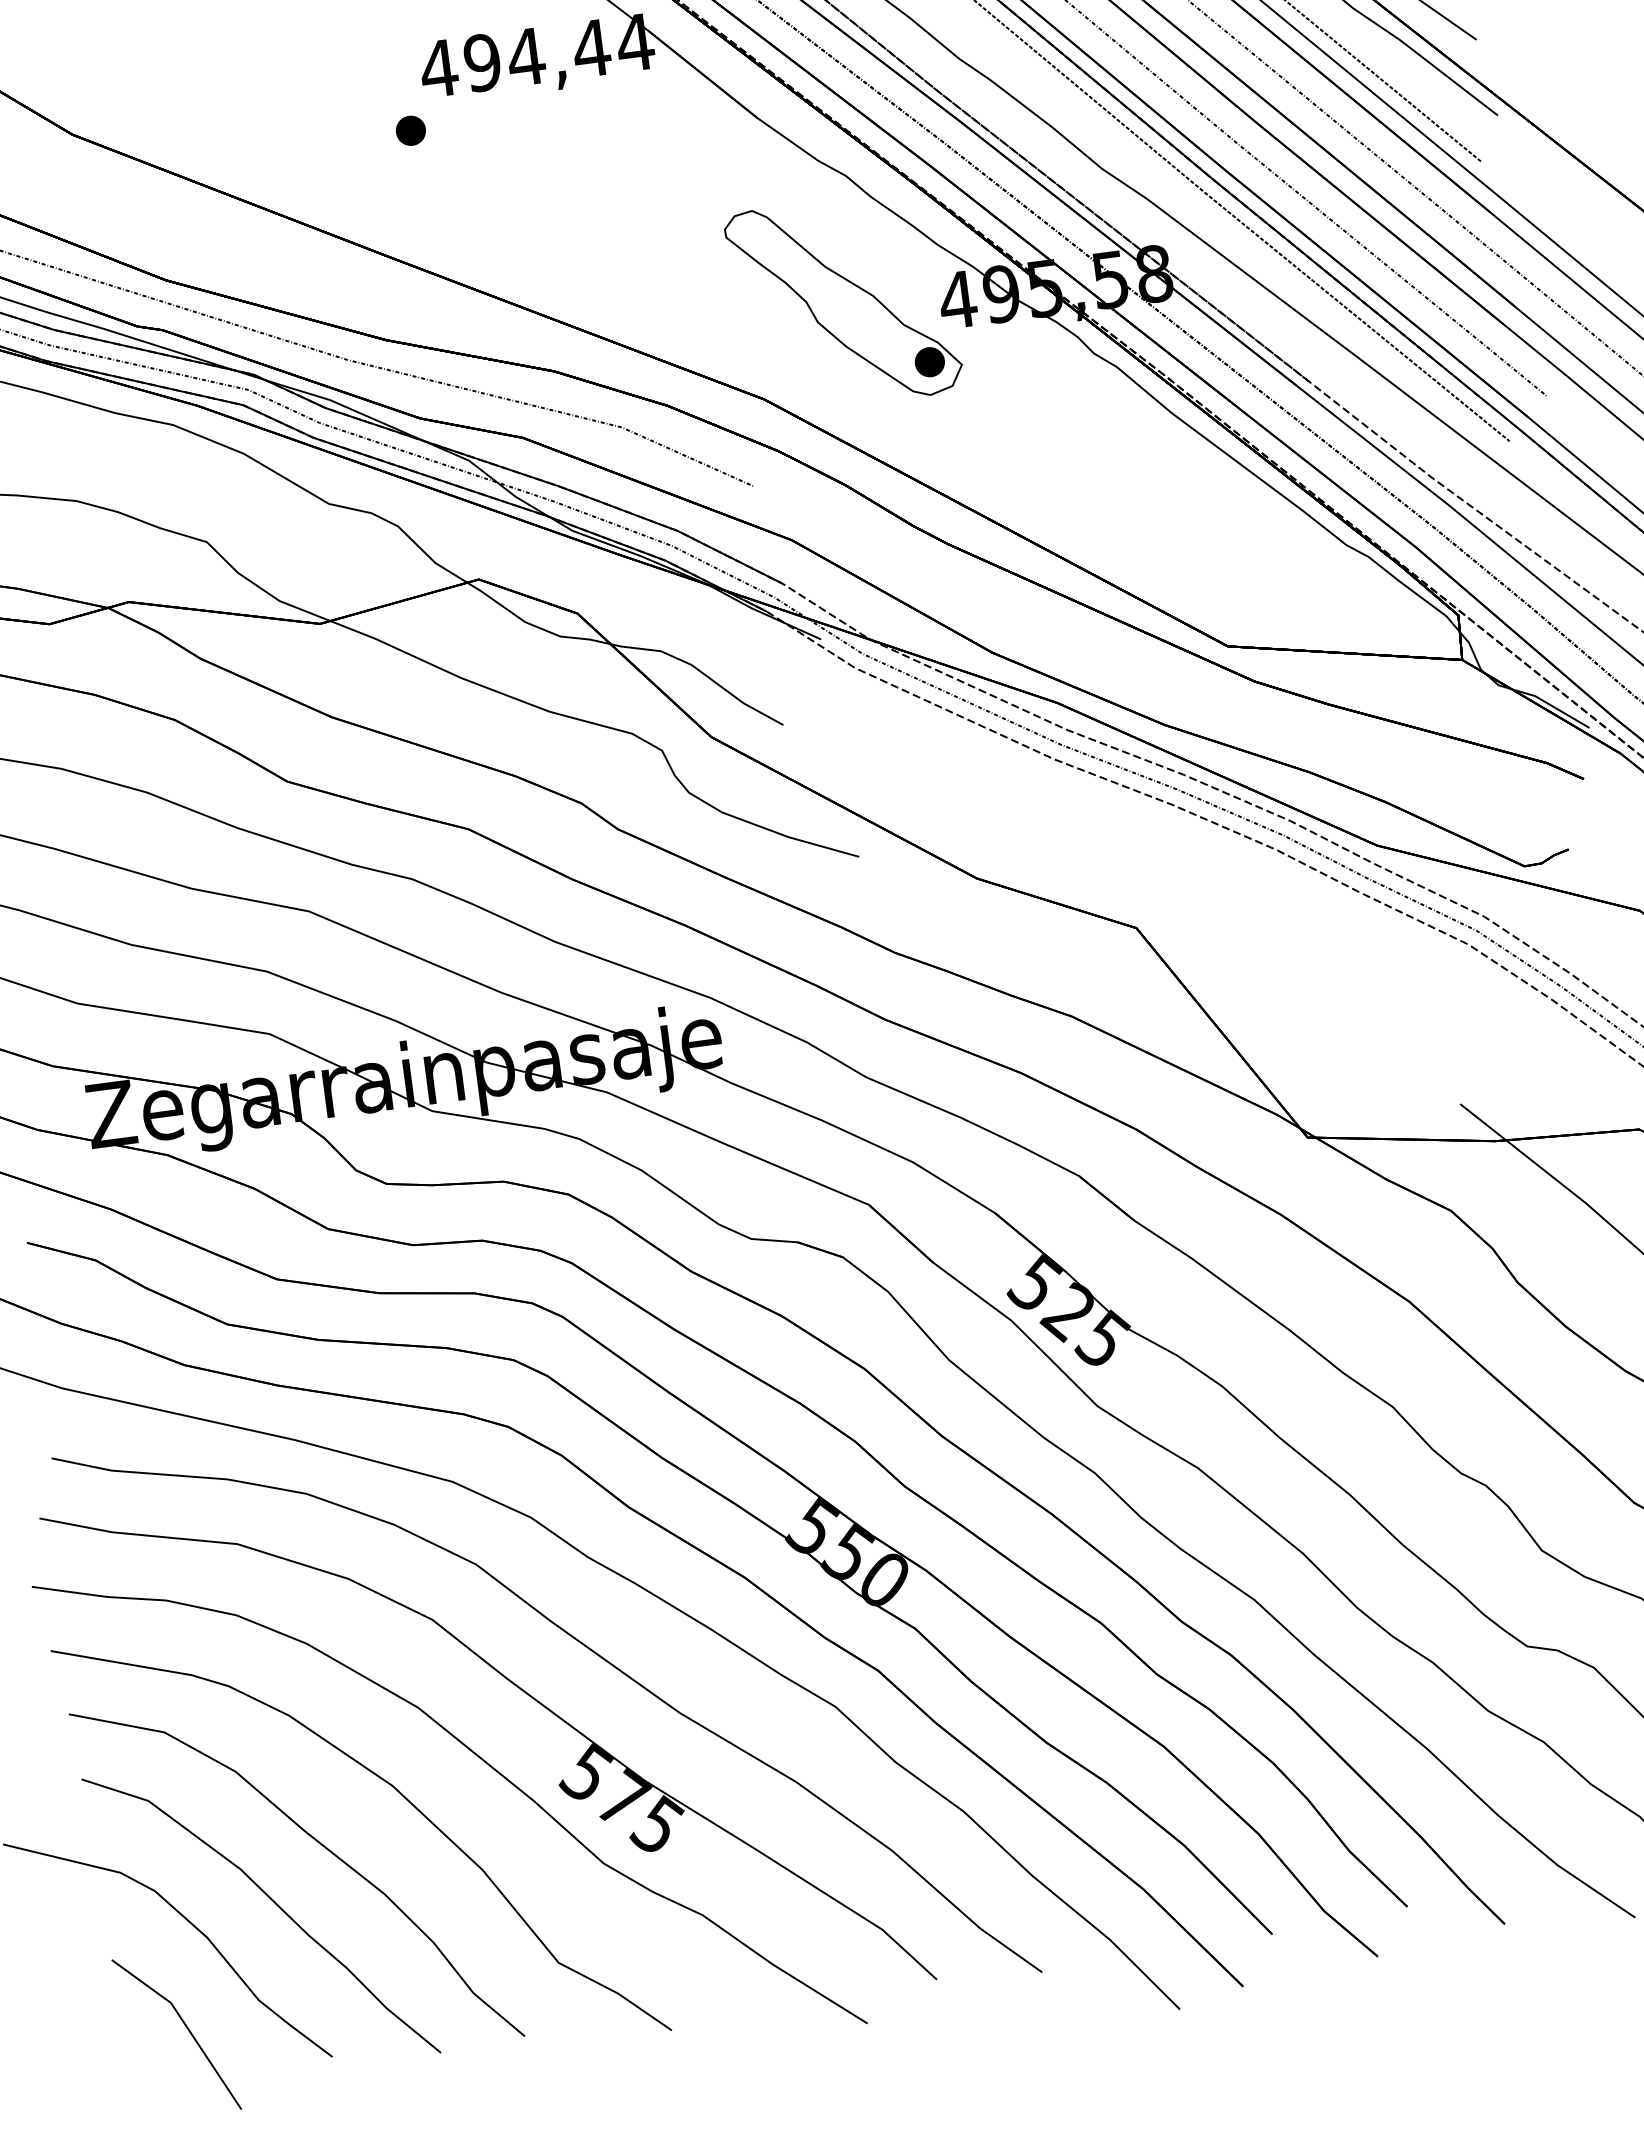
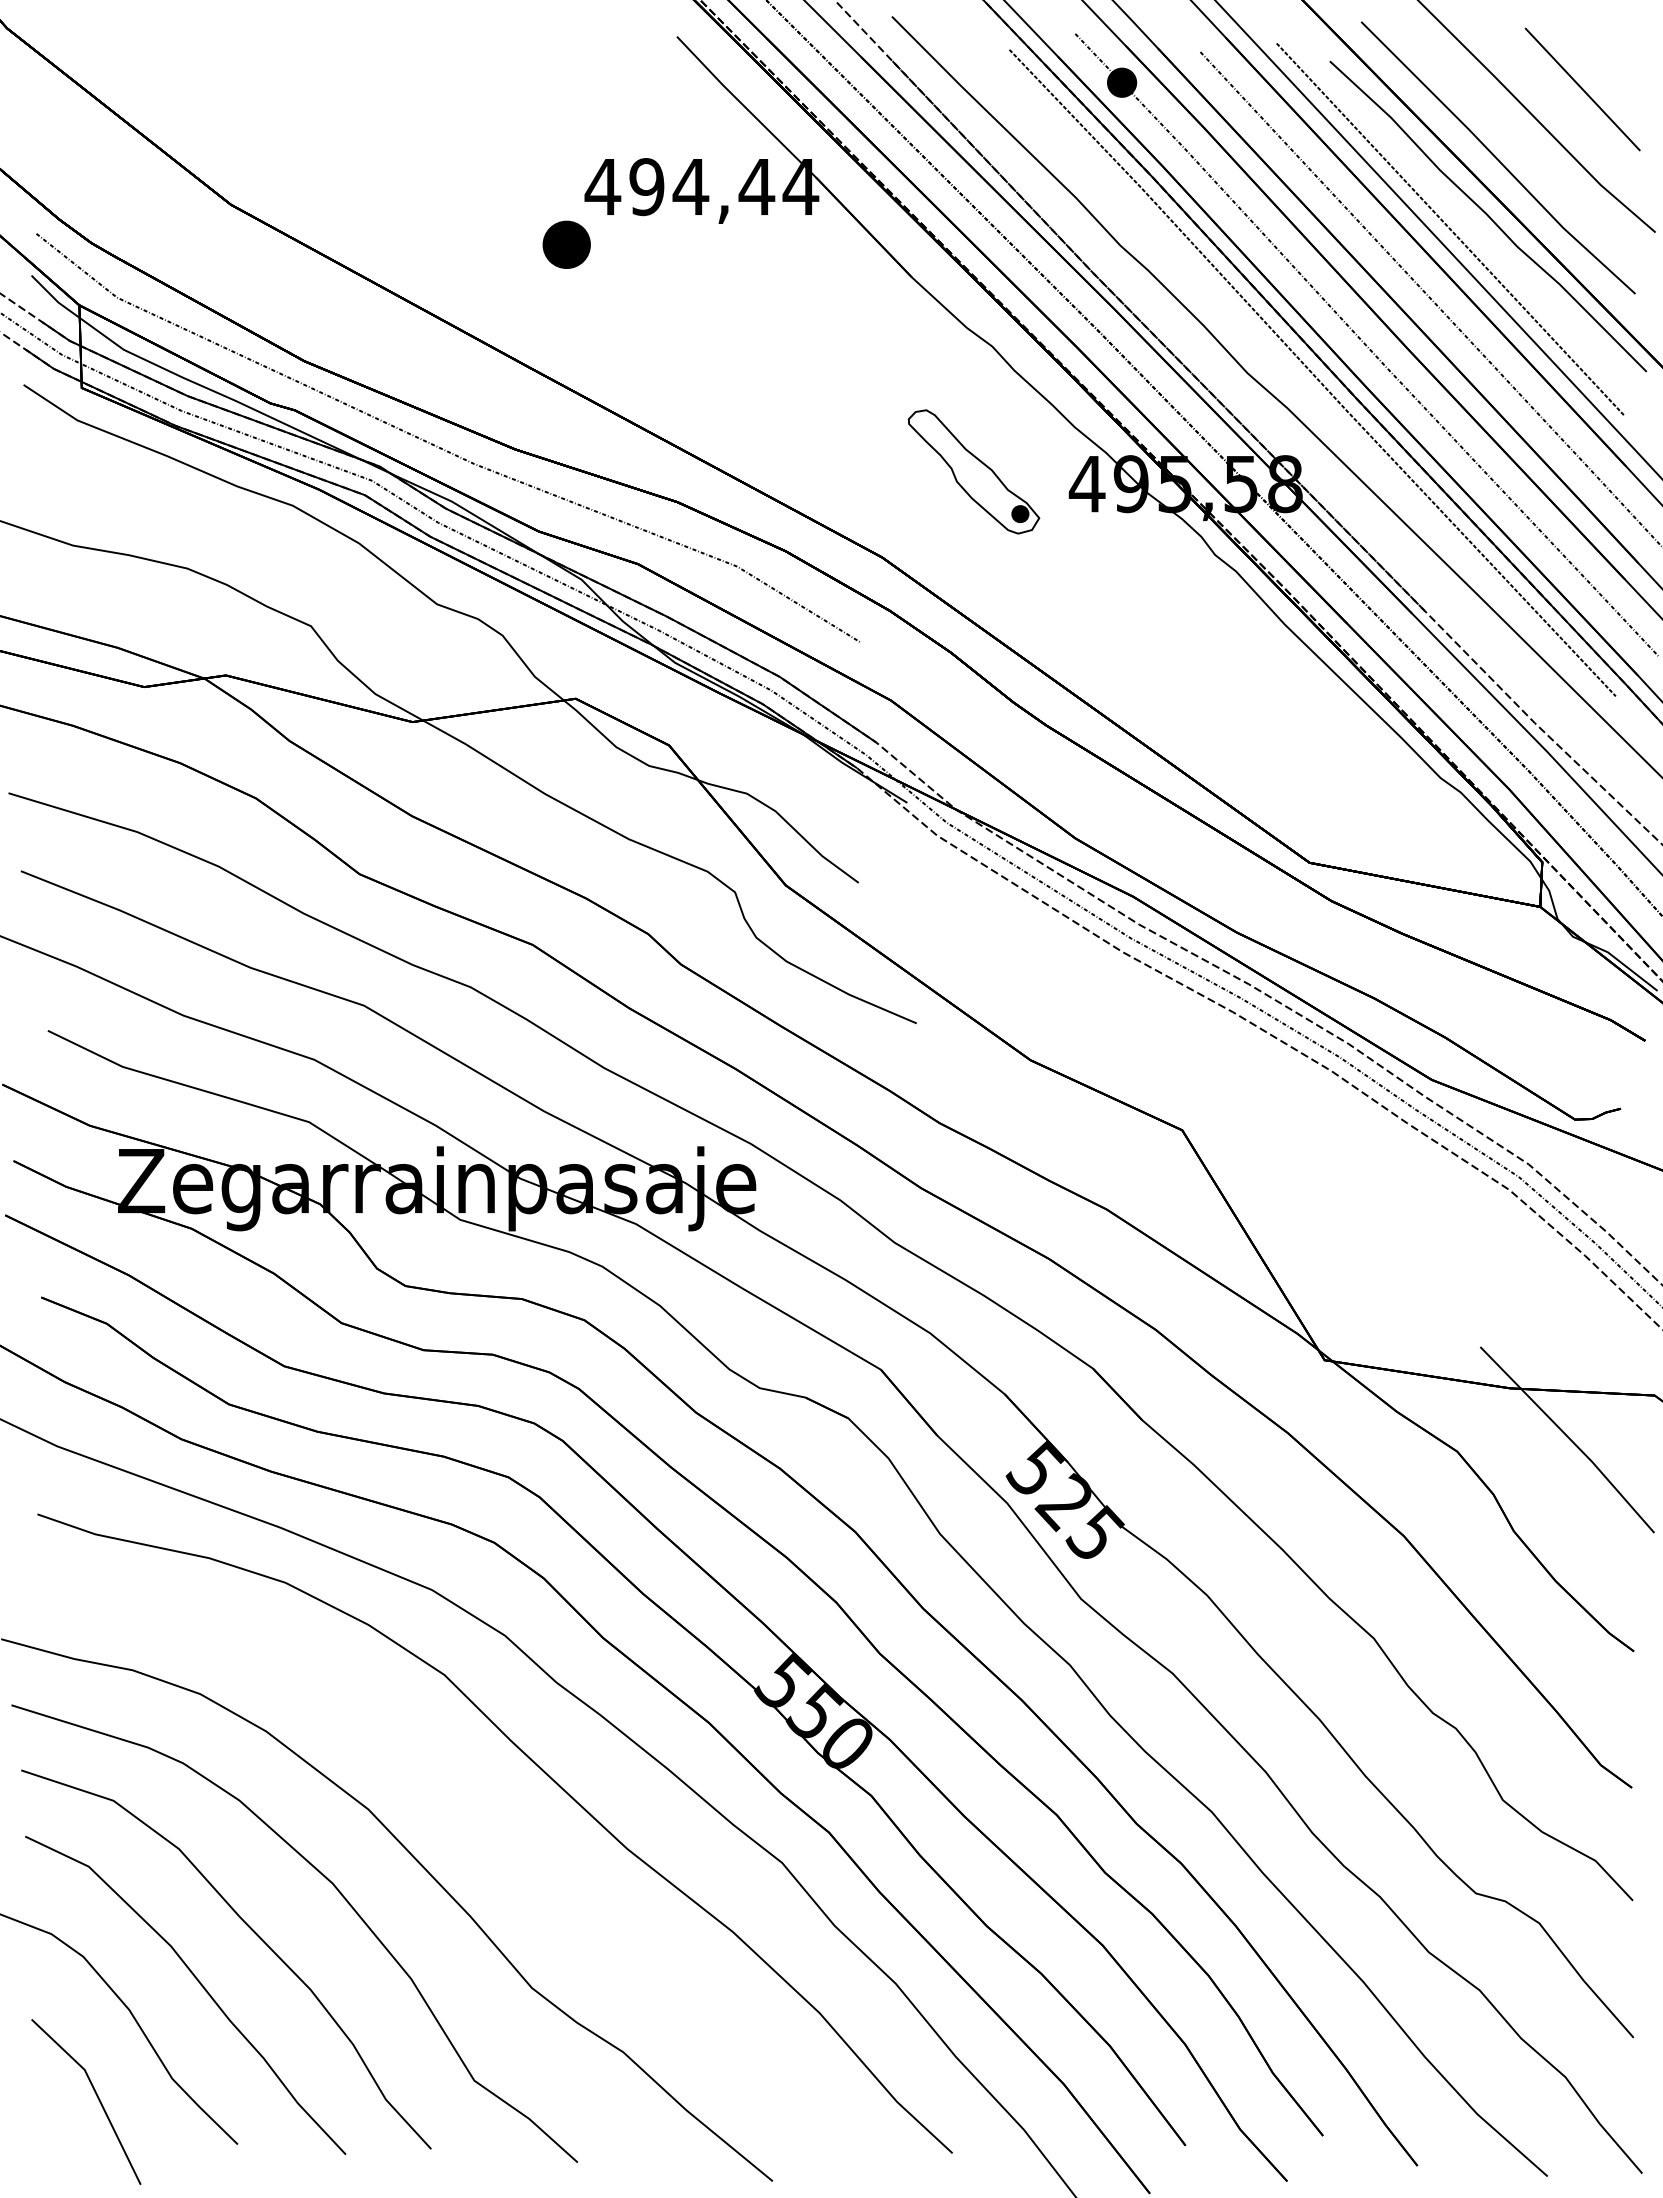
part: (411, 131) -> (567, 245), size x1.6
part: (843, 302) -> (973, 471), size x0.6
part: (528, 1696) -> (479, 1812), removed

